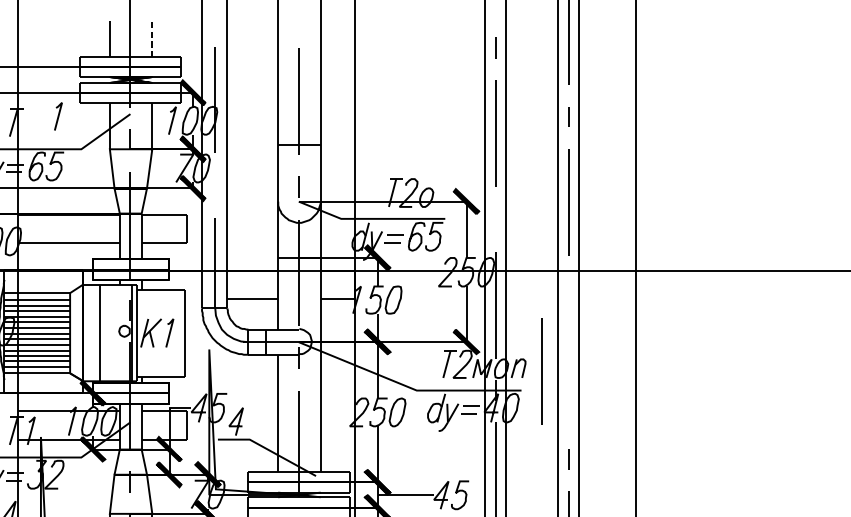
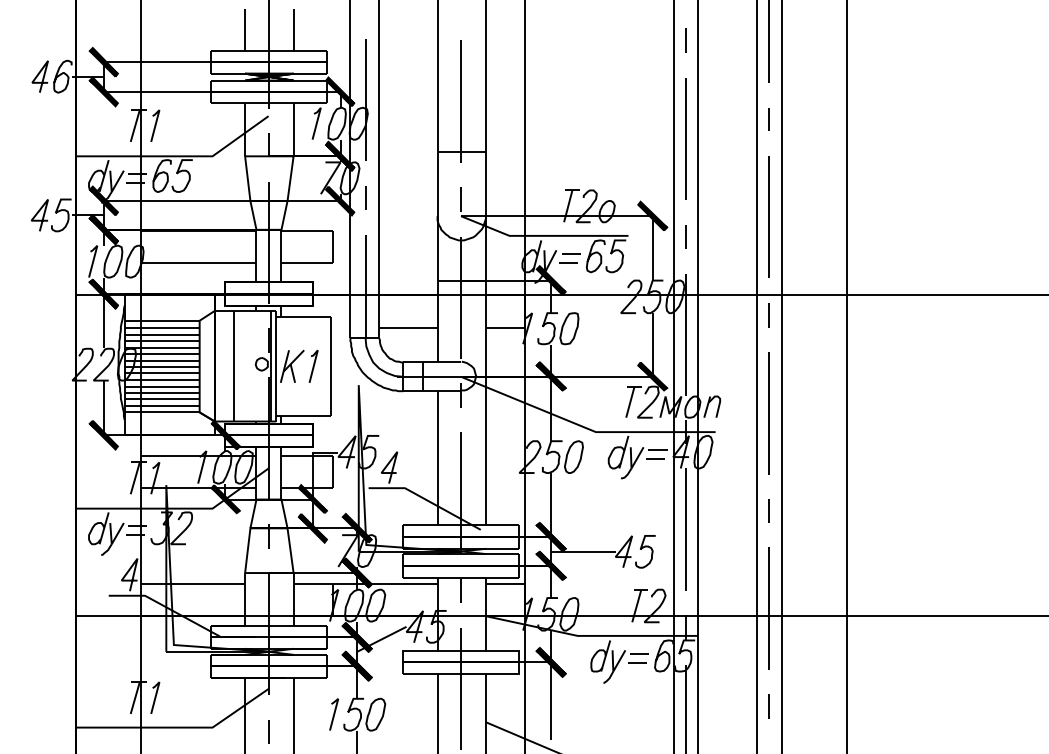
line: (152, 39) -> (293, 30), dashed -> solid
line: (58, 116) -> (155, 125), moved
line: (215, 185) -> (365, 197), added
line: (495, 219) -> (685, 236), added
line: (567, 288) -> (768, 315), added
line: (541, 371) -> (768, 413), moved

